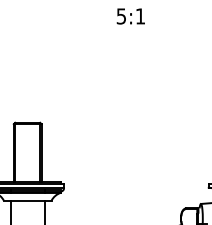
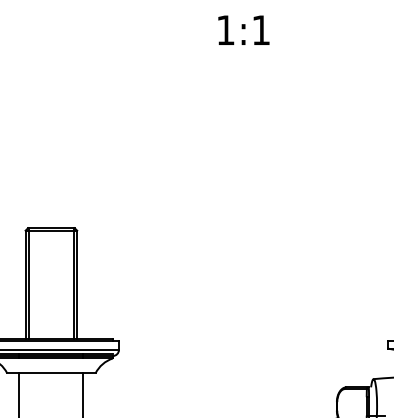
text: (120, 16) -> (223, 30), 5:1 -> 1:1

